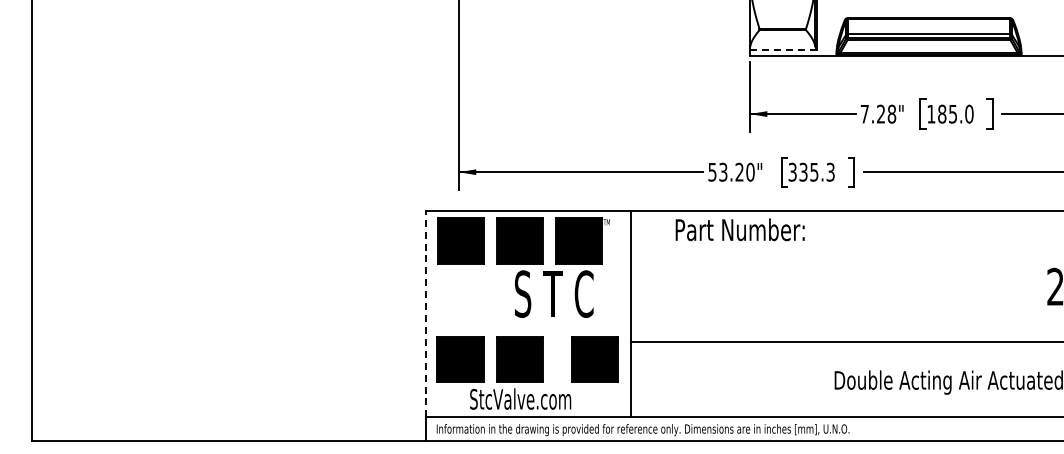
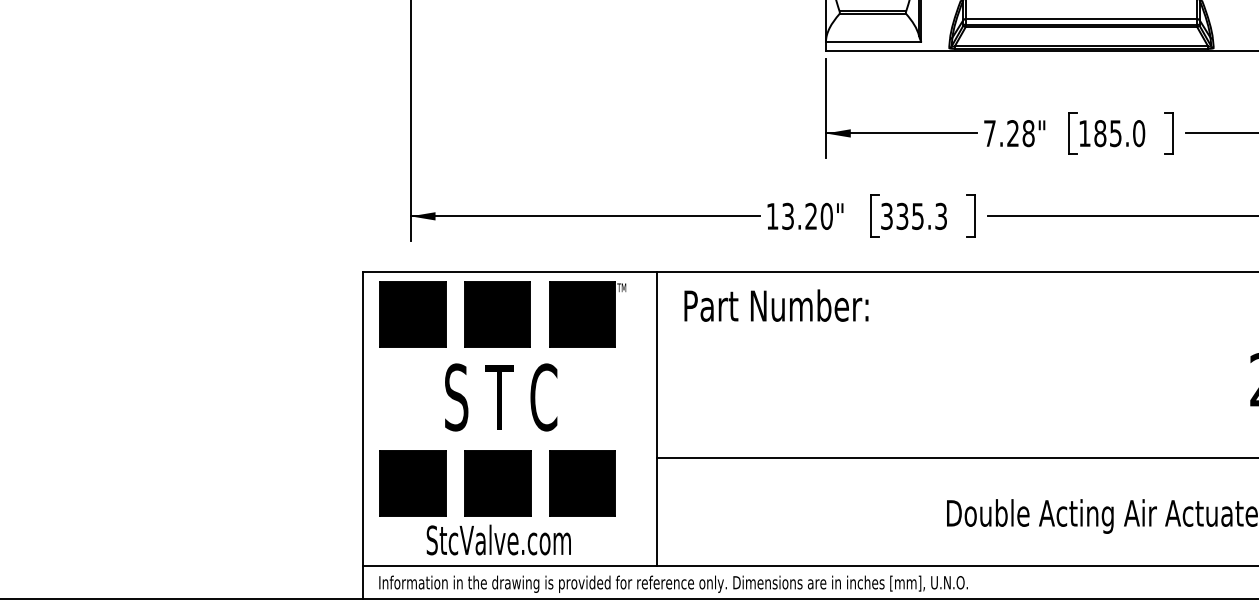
line: (782, 50) -> (872, 42), dashed -> solid
text: (712, 172) -> (772, 216), 53.20" -> 13.20"
text: (739, 229) -> (775, 305), moved
text: (554, 293) -> (501, 396), moved
line: (425, 313) -> (363, 417), dashed -> solid
part: (594, 359) -> (581, 483), moved

